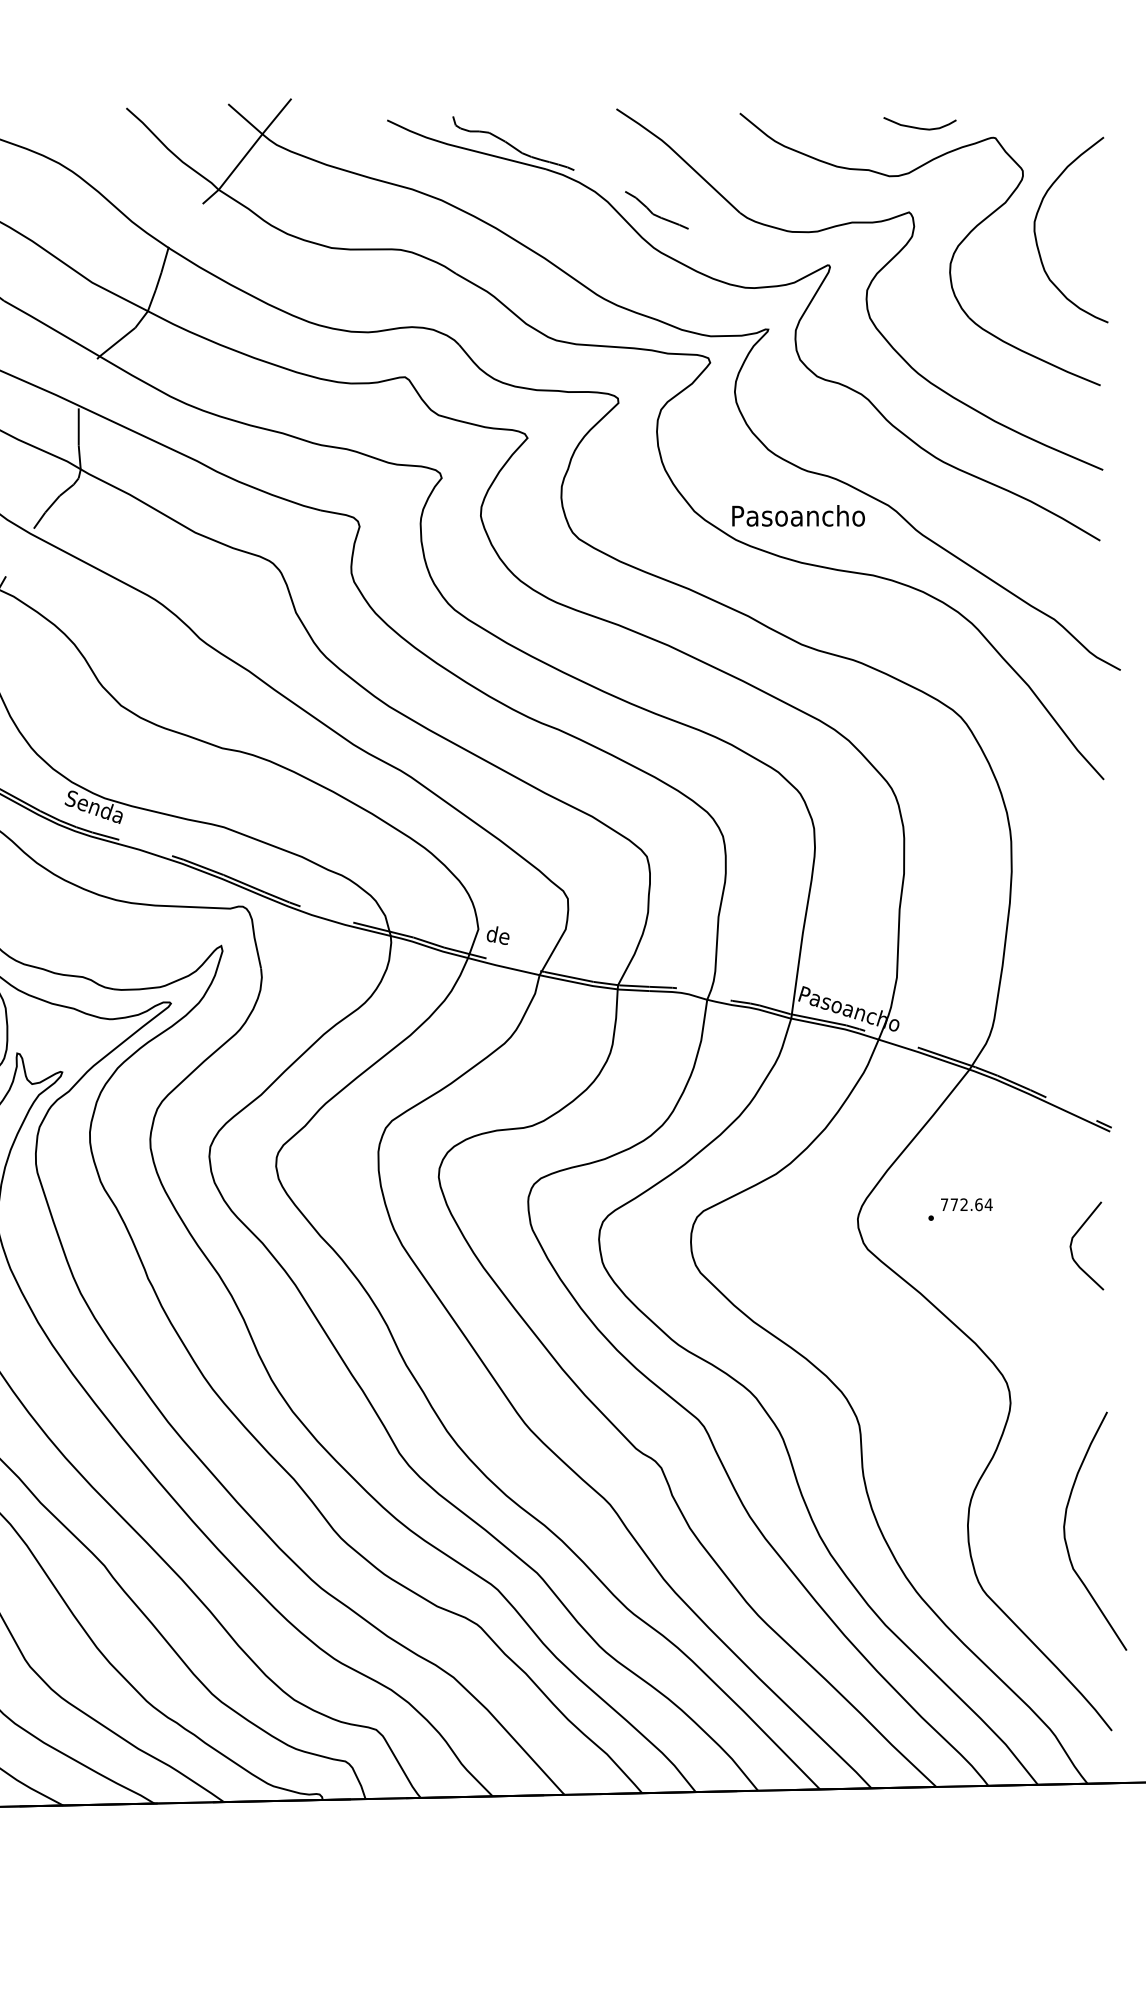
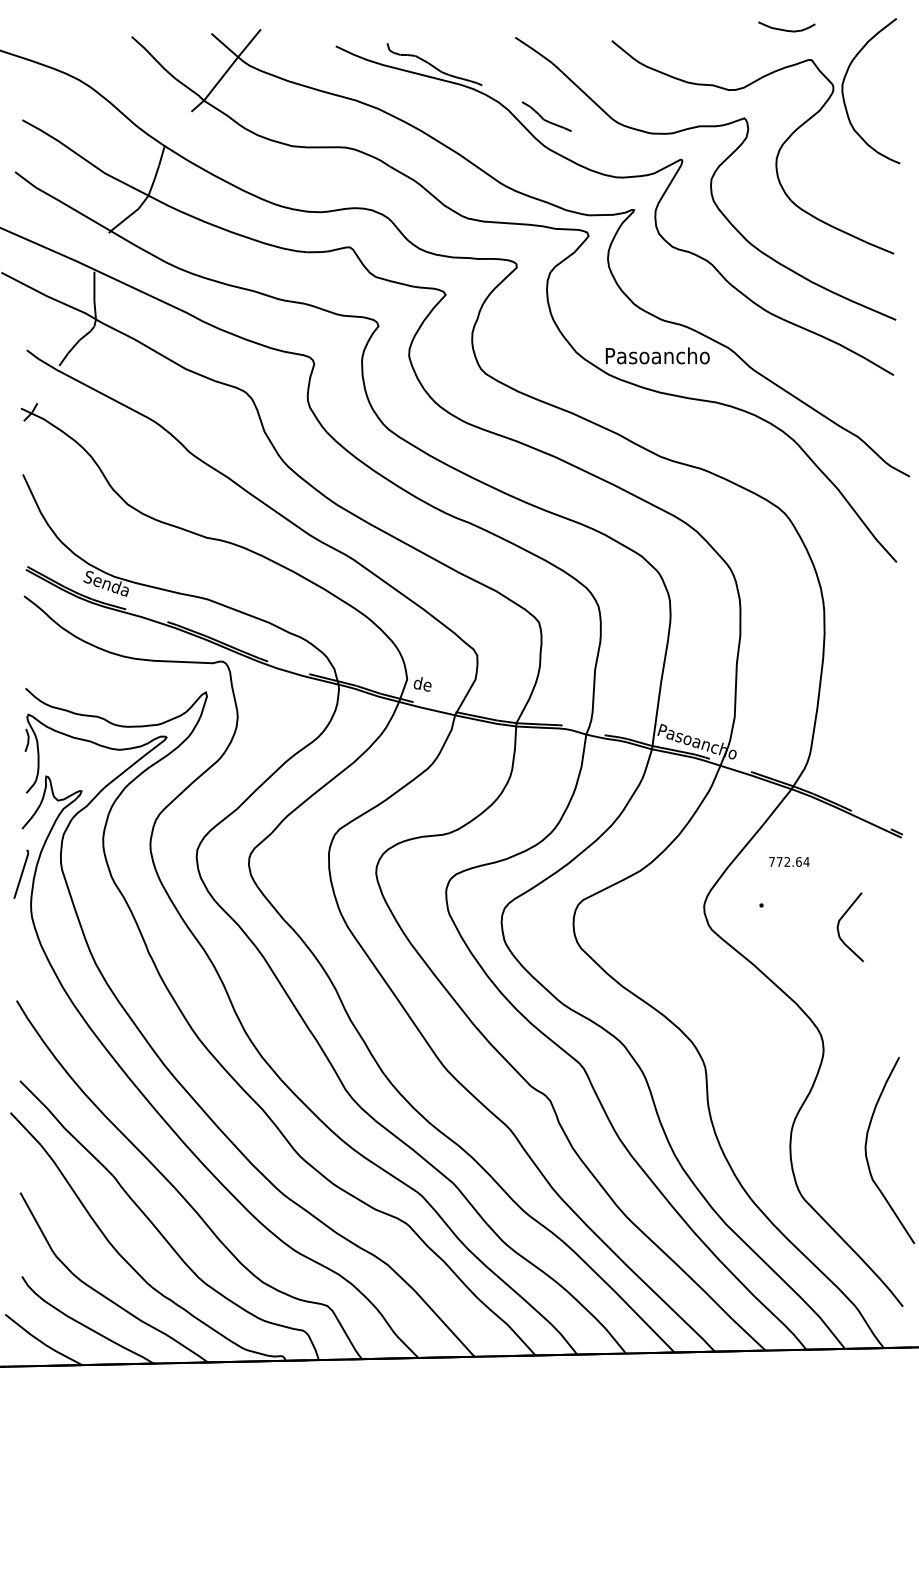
curve: (919, 126) -> (786, 29), moved
curve: (1037, 236) -> (844, 96), moved
text: (966, 1204) -> (789, 861), moved
curve: (1072, 1242) -> (839, 924), moved

